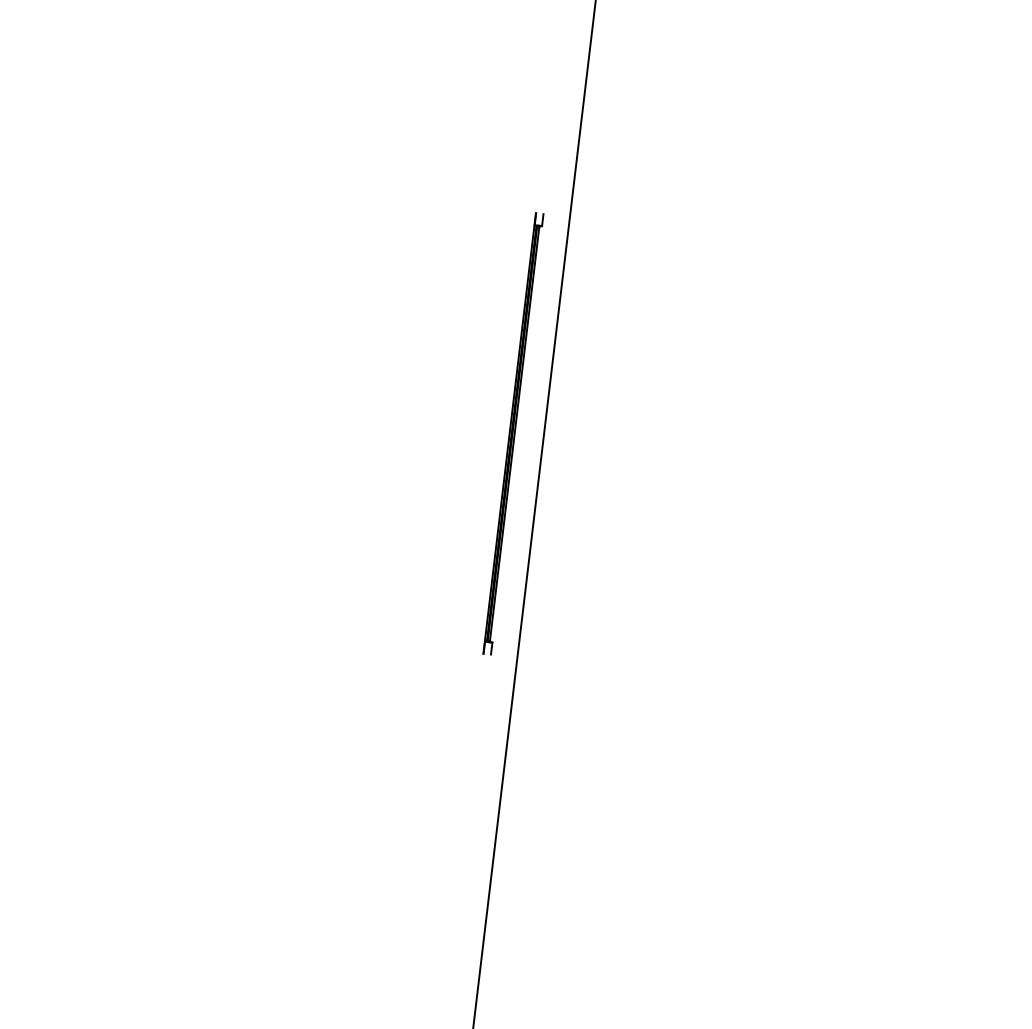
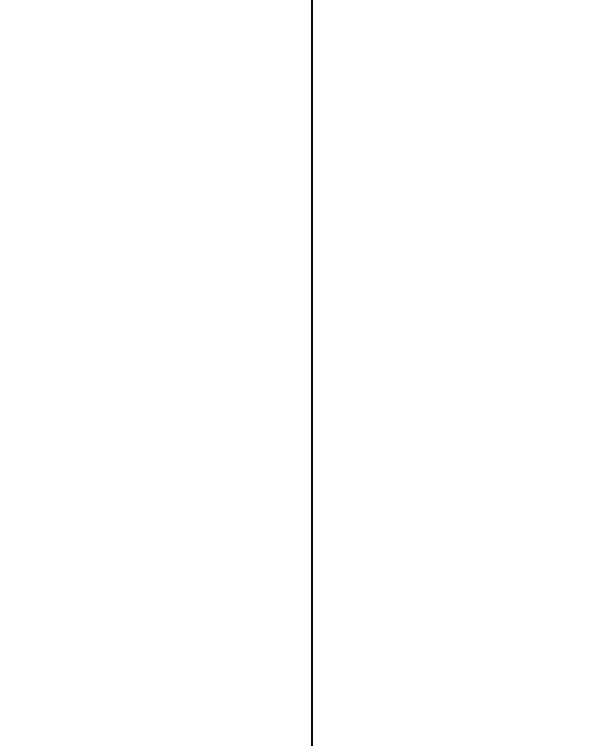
part: (513, 433) -> (294, 374), removed

